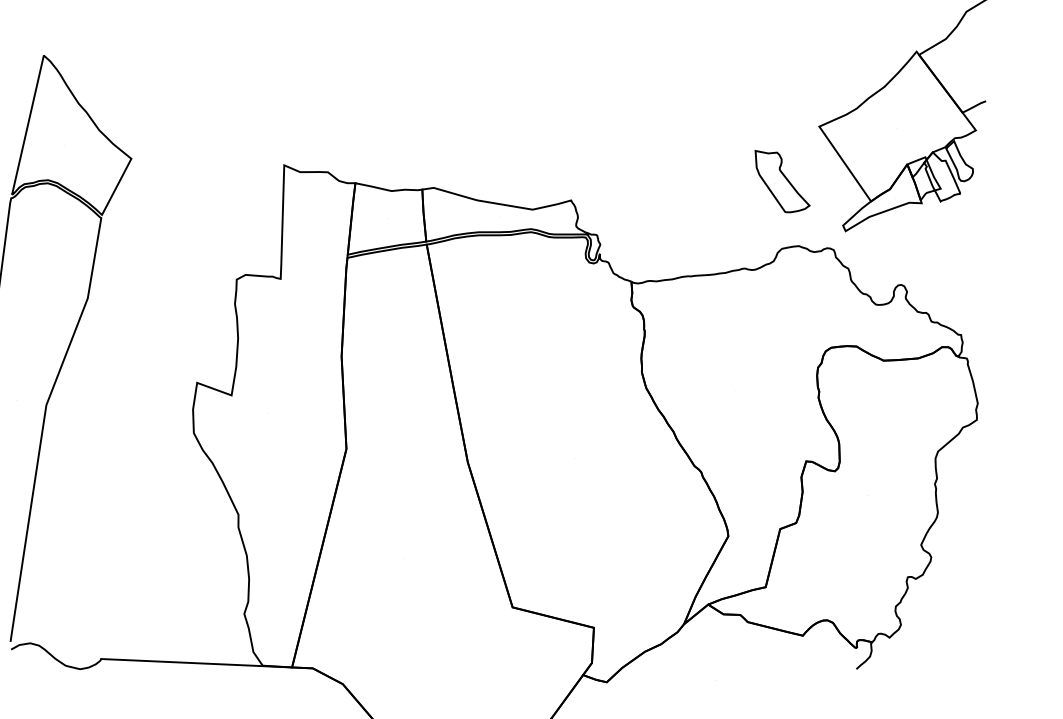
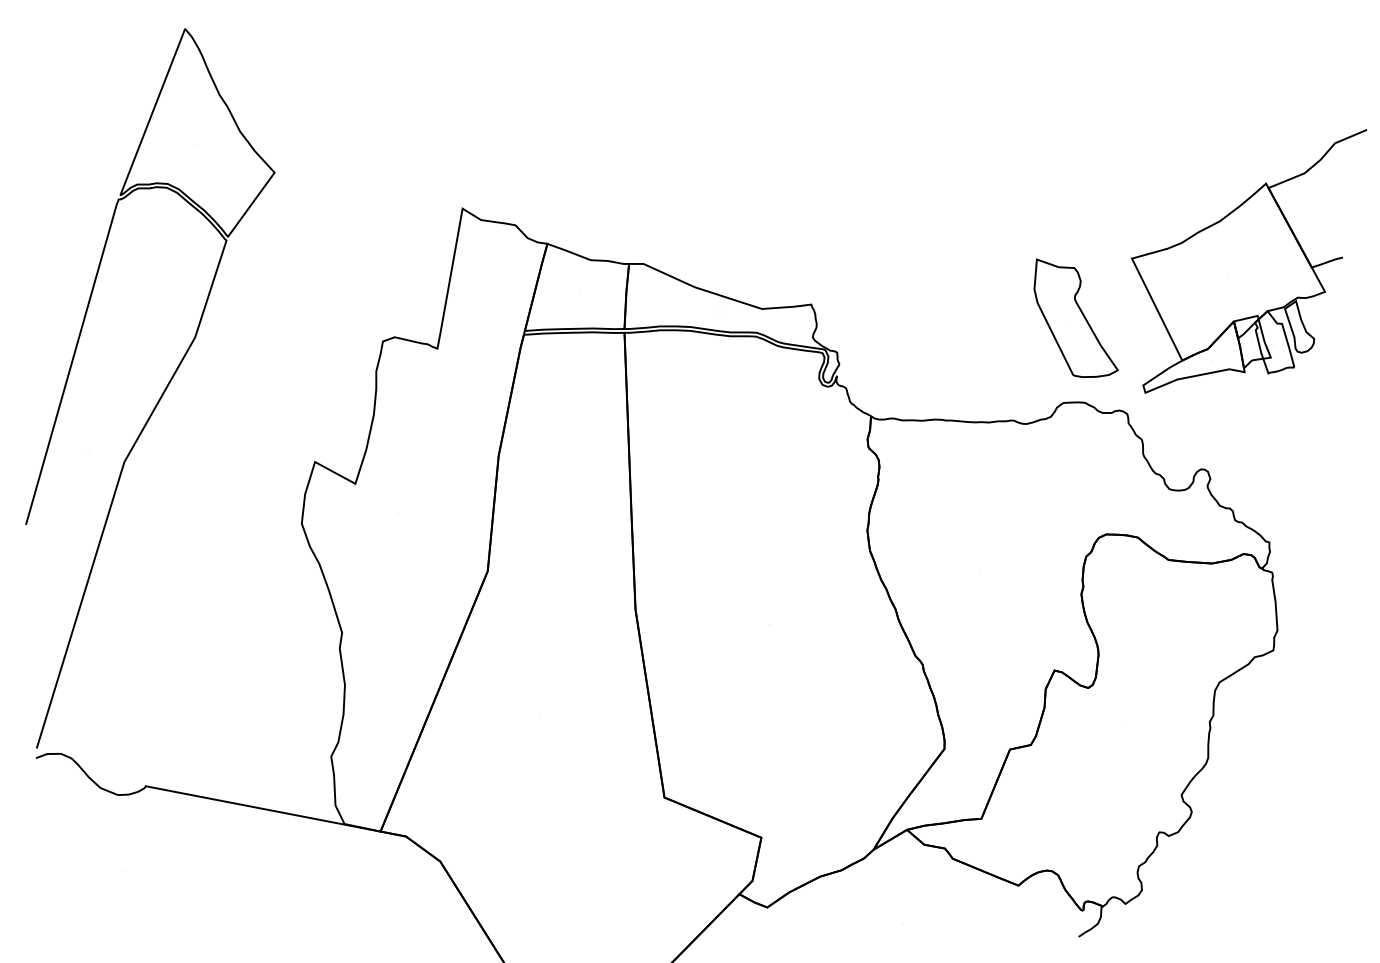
part: (781, 179) -> (1075, 317), size x1.43

